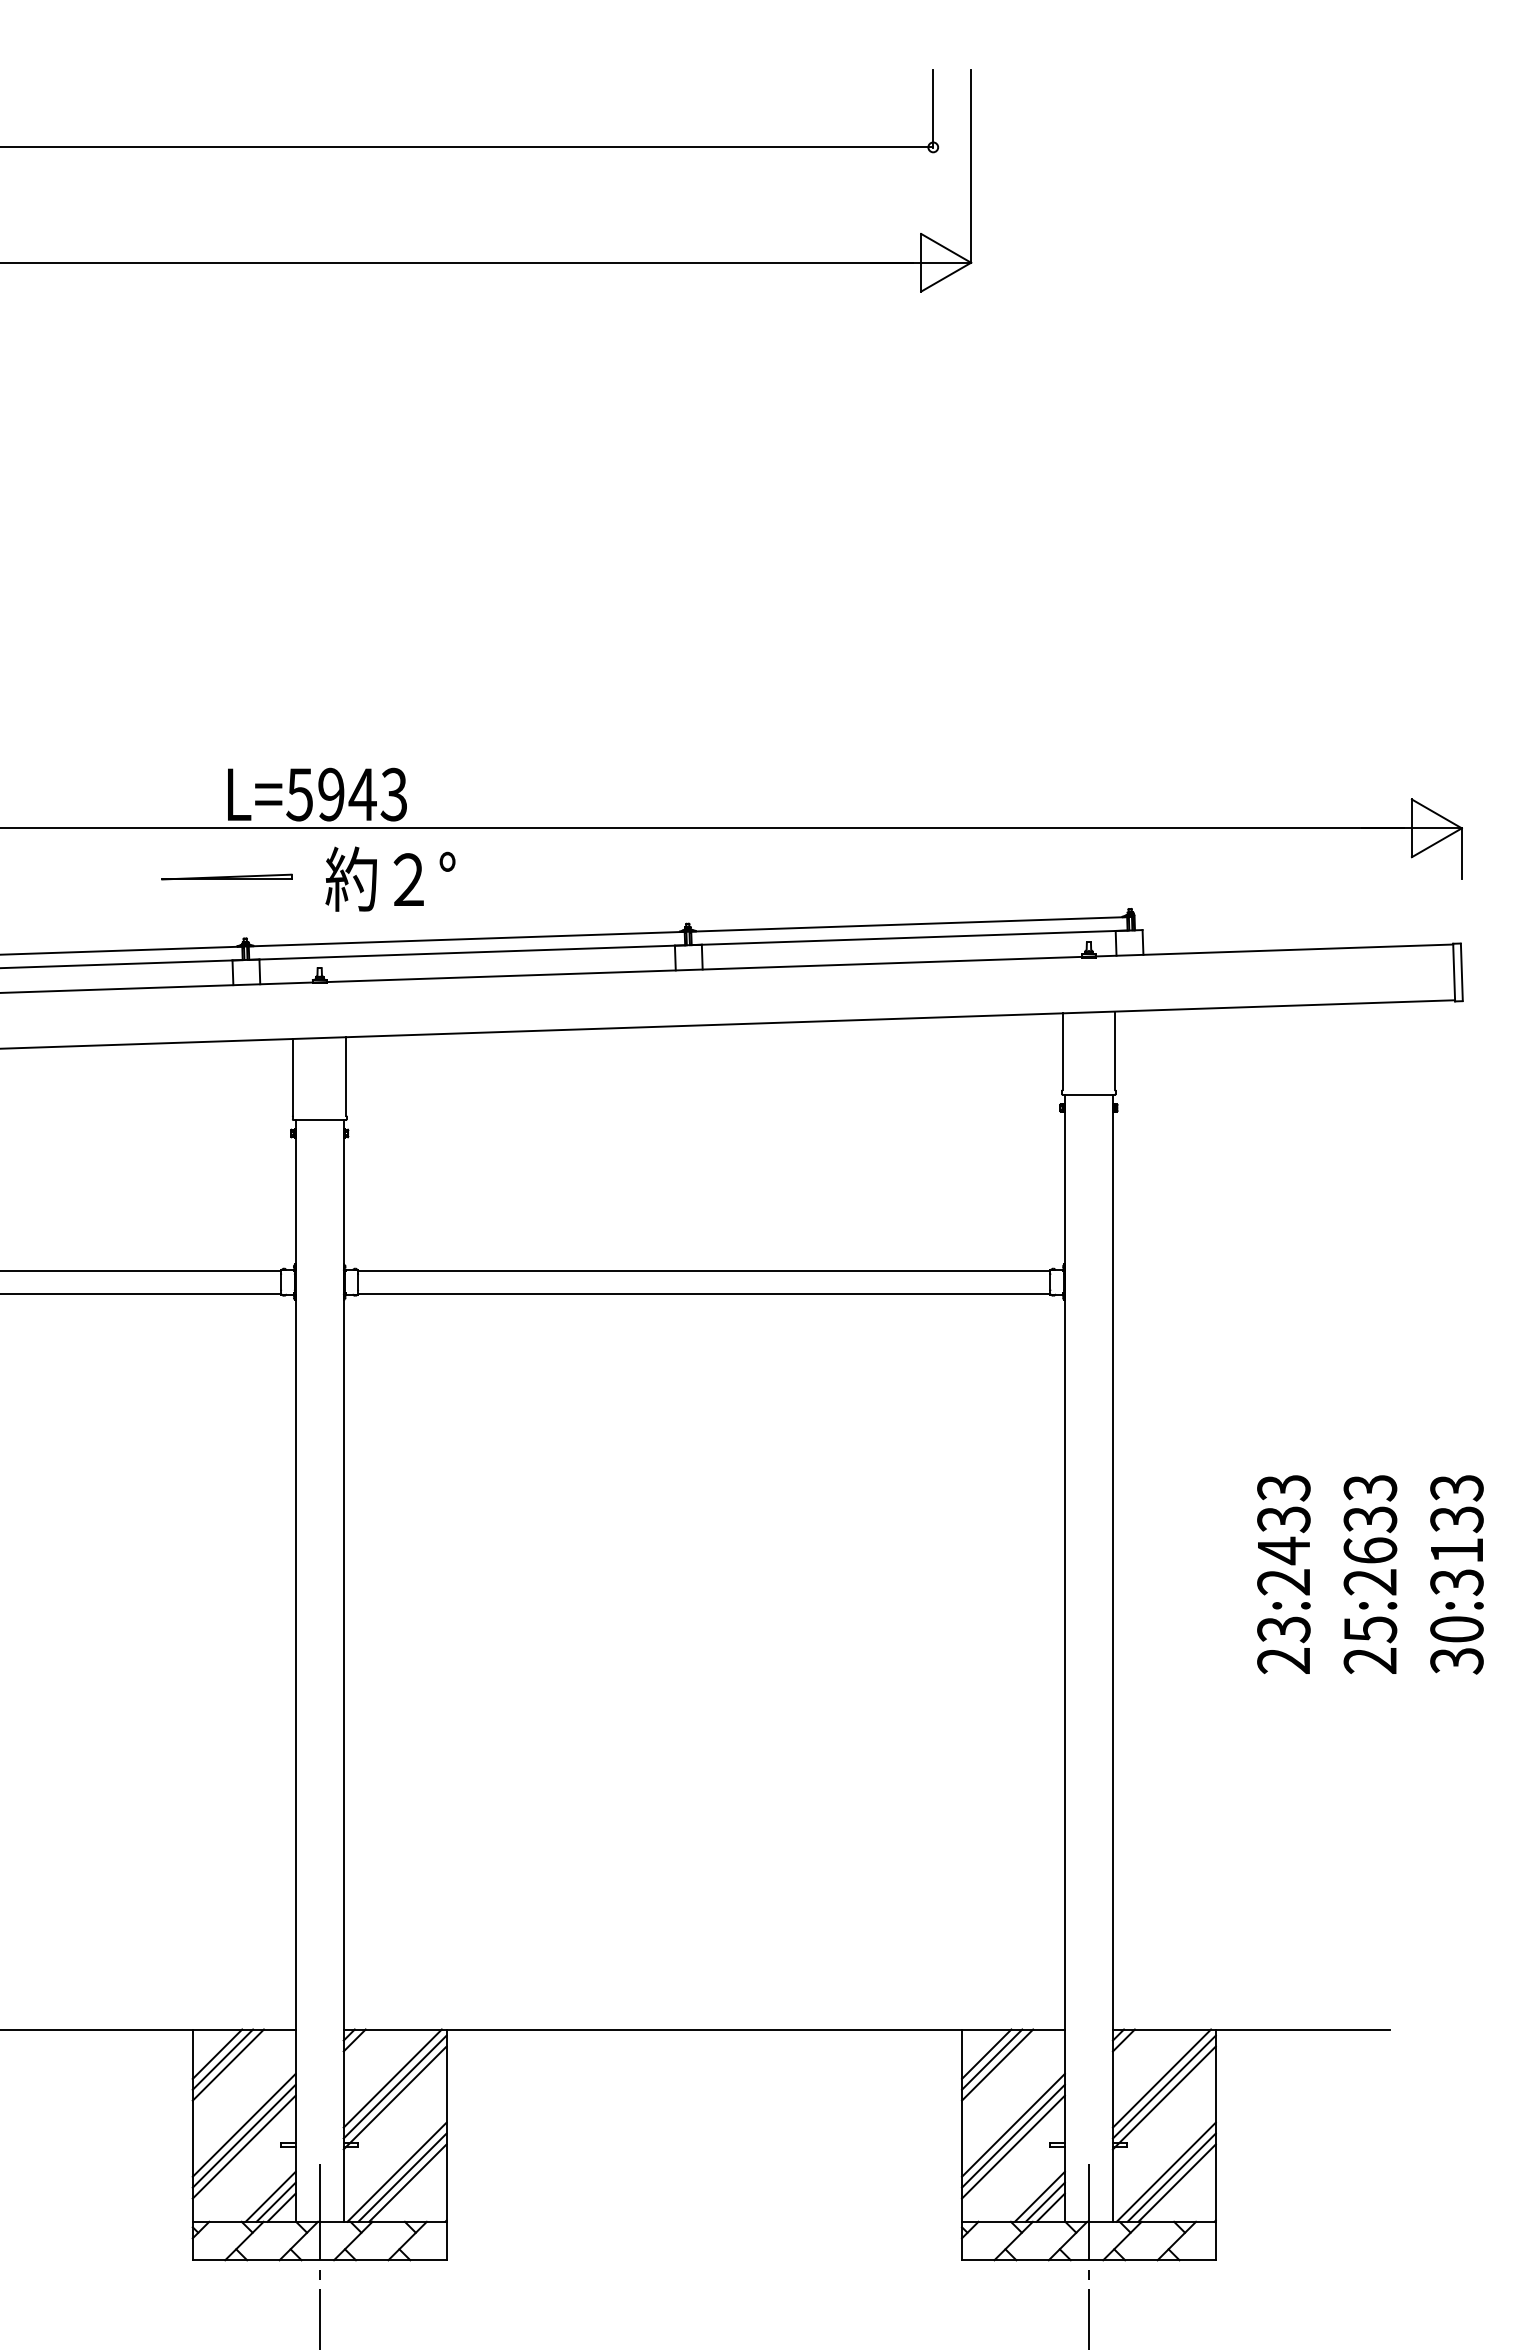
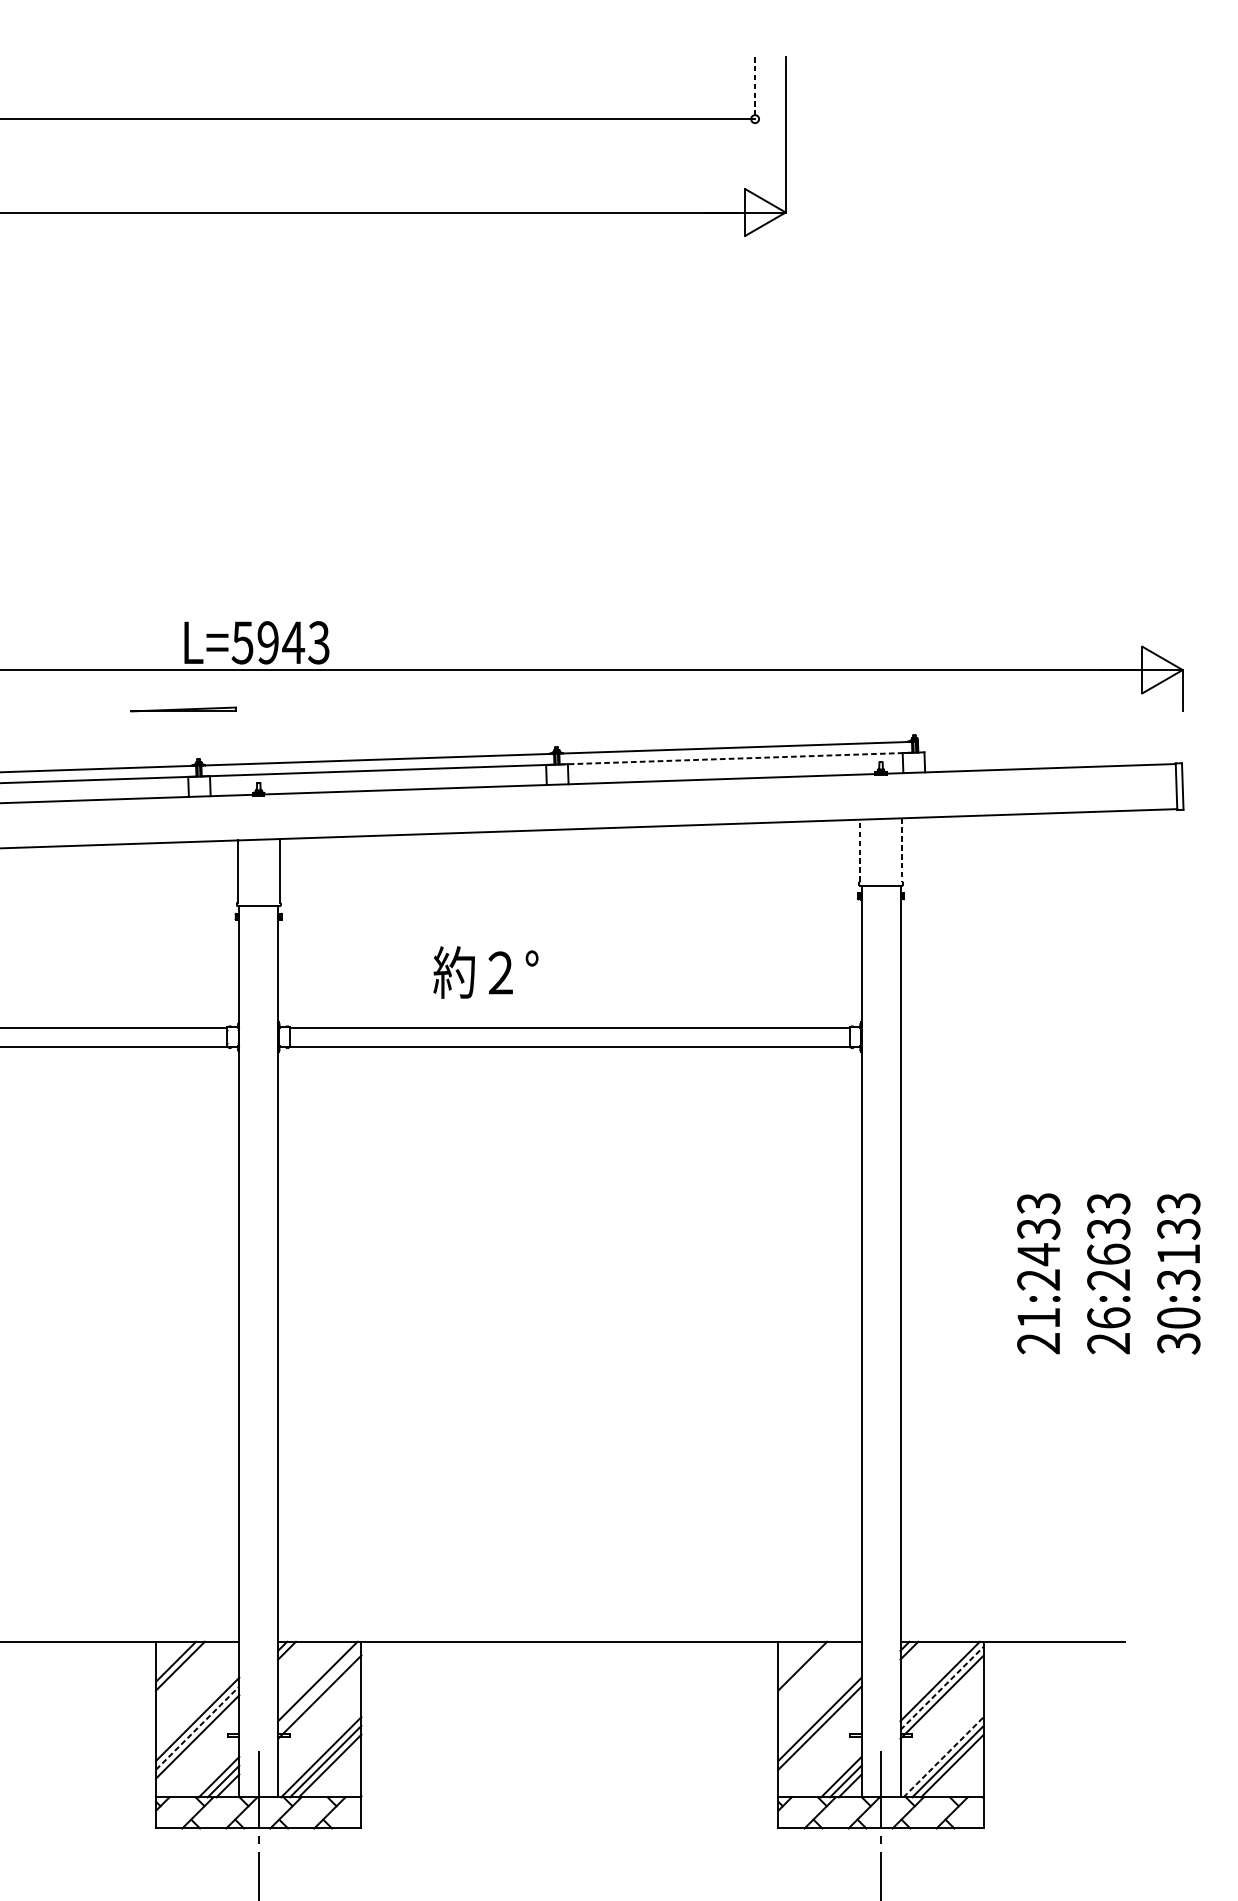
line: (933, 109) -> (755, 88), solid -> dashed
text: (390, 878) -> (485, 971), moved
line: (909, 937) -> (735, 758), solid -> dashed
line: (1062, 1051) -> (859, 850), solid -> dashed
line: (1115, 1051) -> (902, 850), solid -> dashed
text: (1283, 1629) -> (1038, 1318), 23:2433 -> 21:2433
text: (1370, 1629) -> (1108, 1318), 25:2633 -> 26:2633
line: (986, 2053) -> (798, 1661), removed
line: (227, 2064) -> (184, 1670), removed
line: (997, 2064) -> (807, 1670), removed
line: (394, 2086) -> (319, 1687), removed
line: (1164, 2087) -> (942, 1688), solid -> dashed
line: (244, 2136) -> (197, 1728), solid -> dashed
line: (1013, 2146) -> (820, 1736), removed
line: (1166, 2171) -> (943, 1756), solid -> dashed

